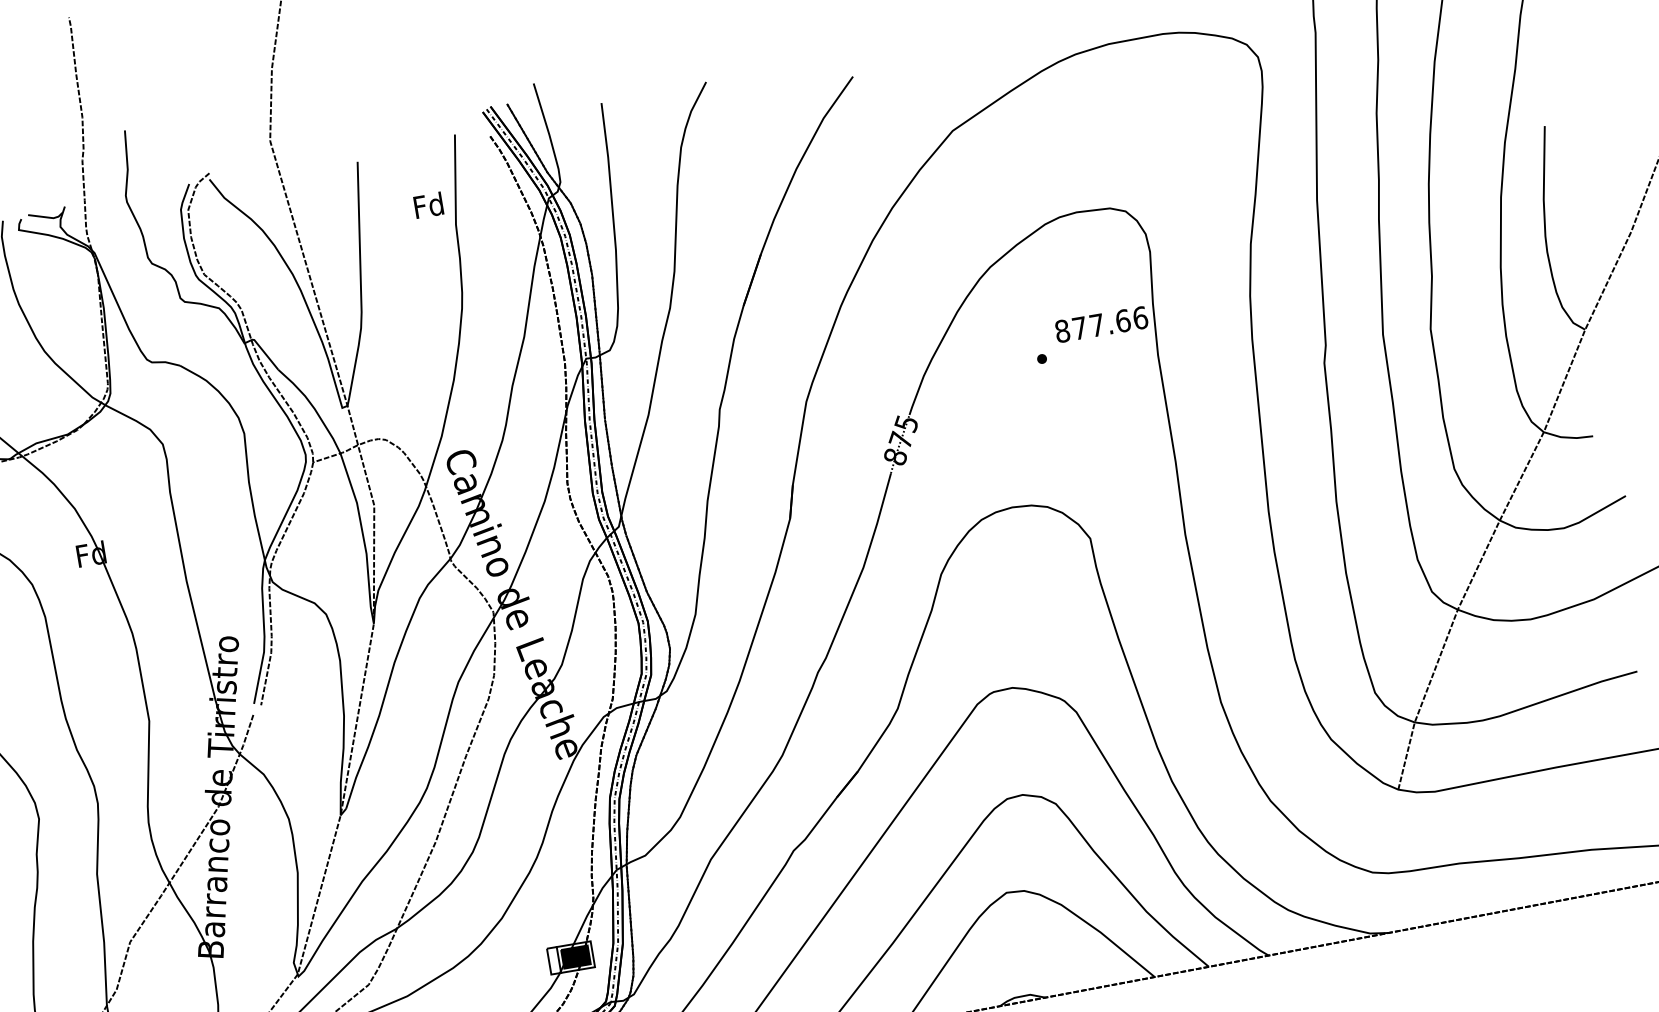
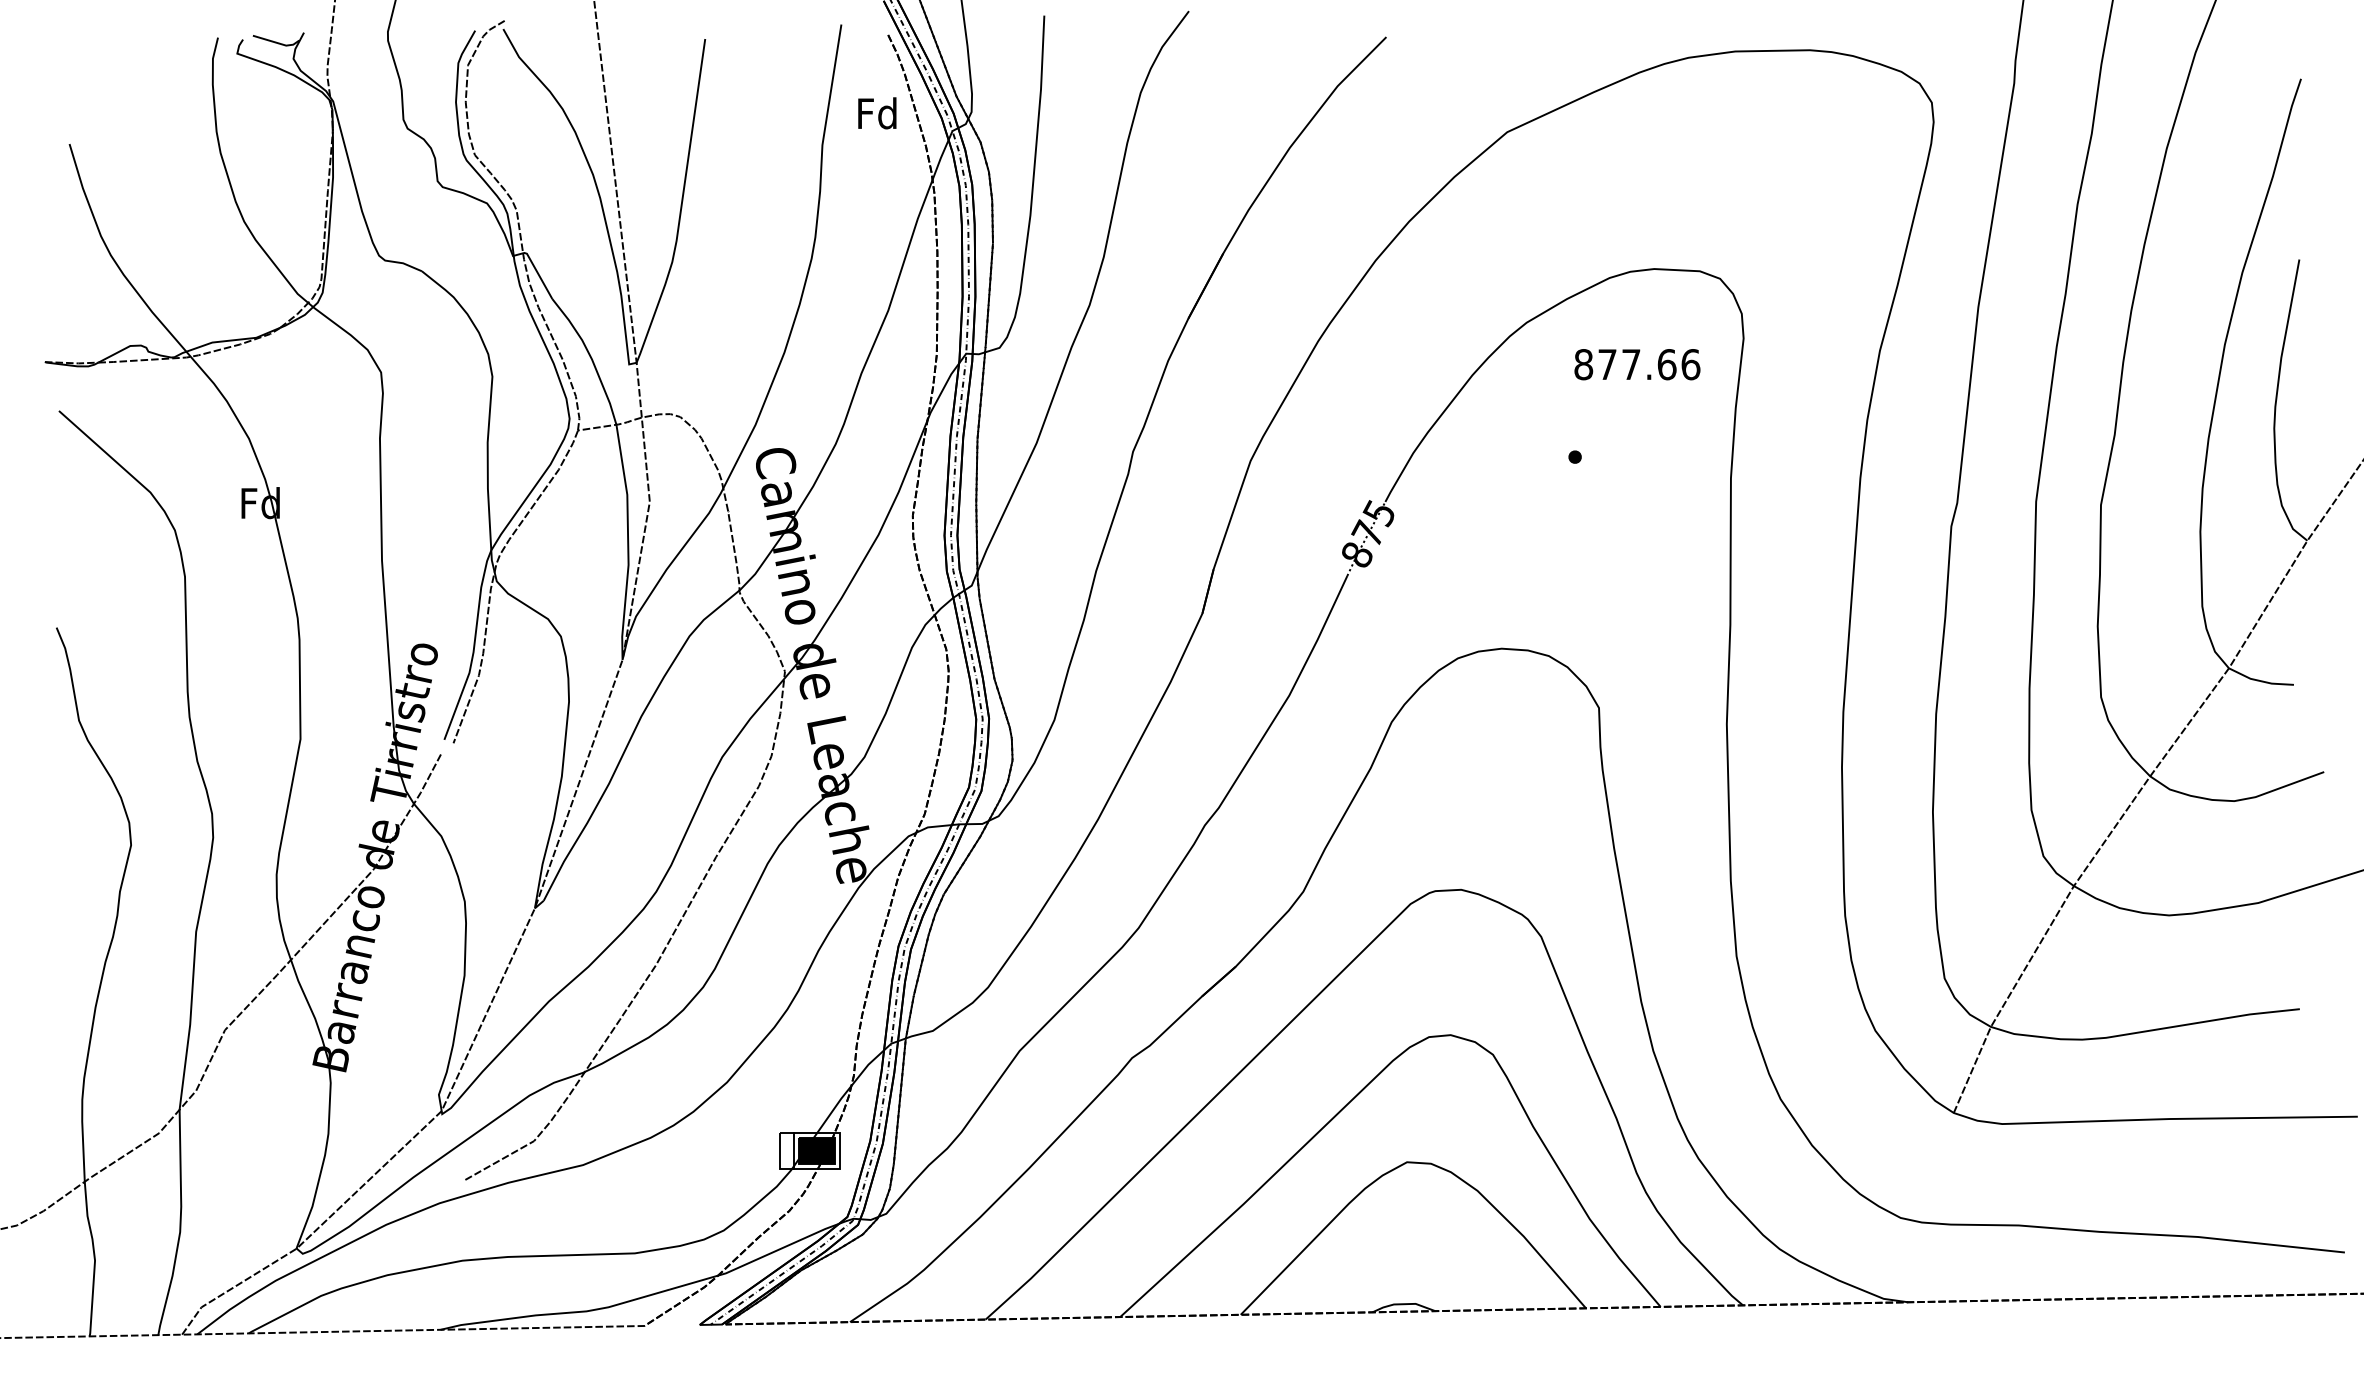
text: (428, 205) -> (877, 113), moved
text: (1101, 324) -> (1637, 364), moved

